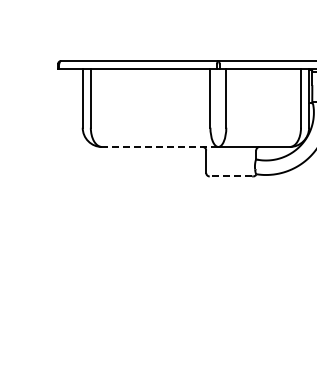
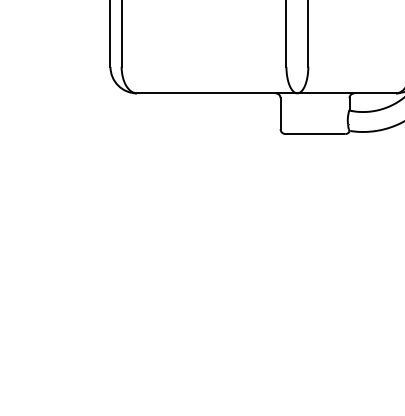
line: (159, 146) -> (216, 92), dashed -> solid
line: (230, 176) -> (314, 134), dashed -> solid

